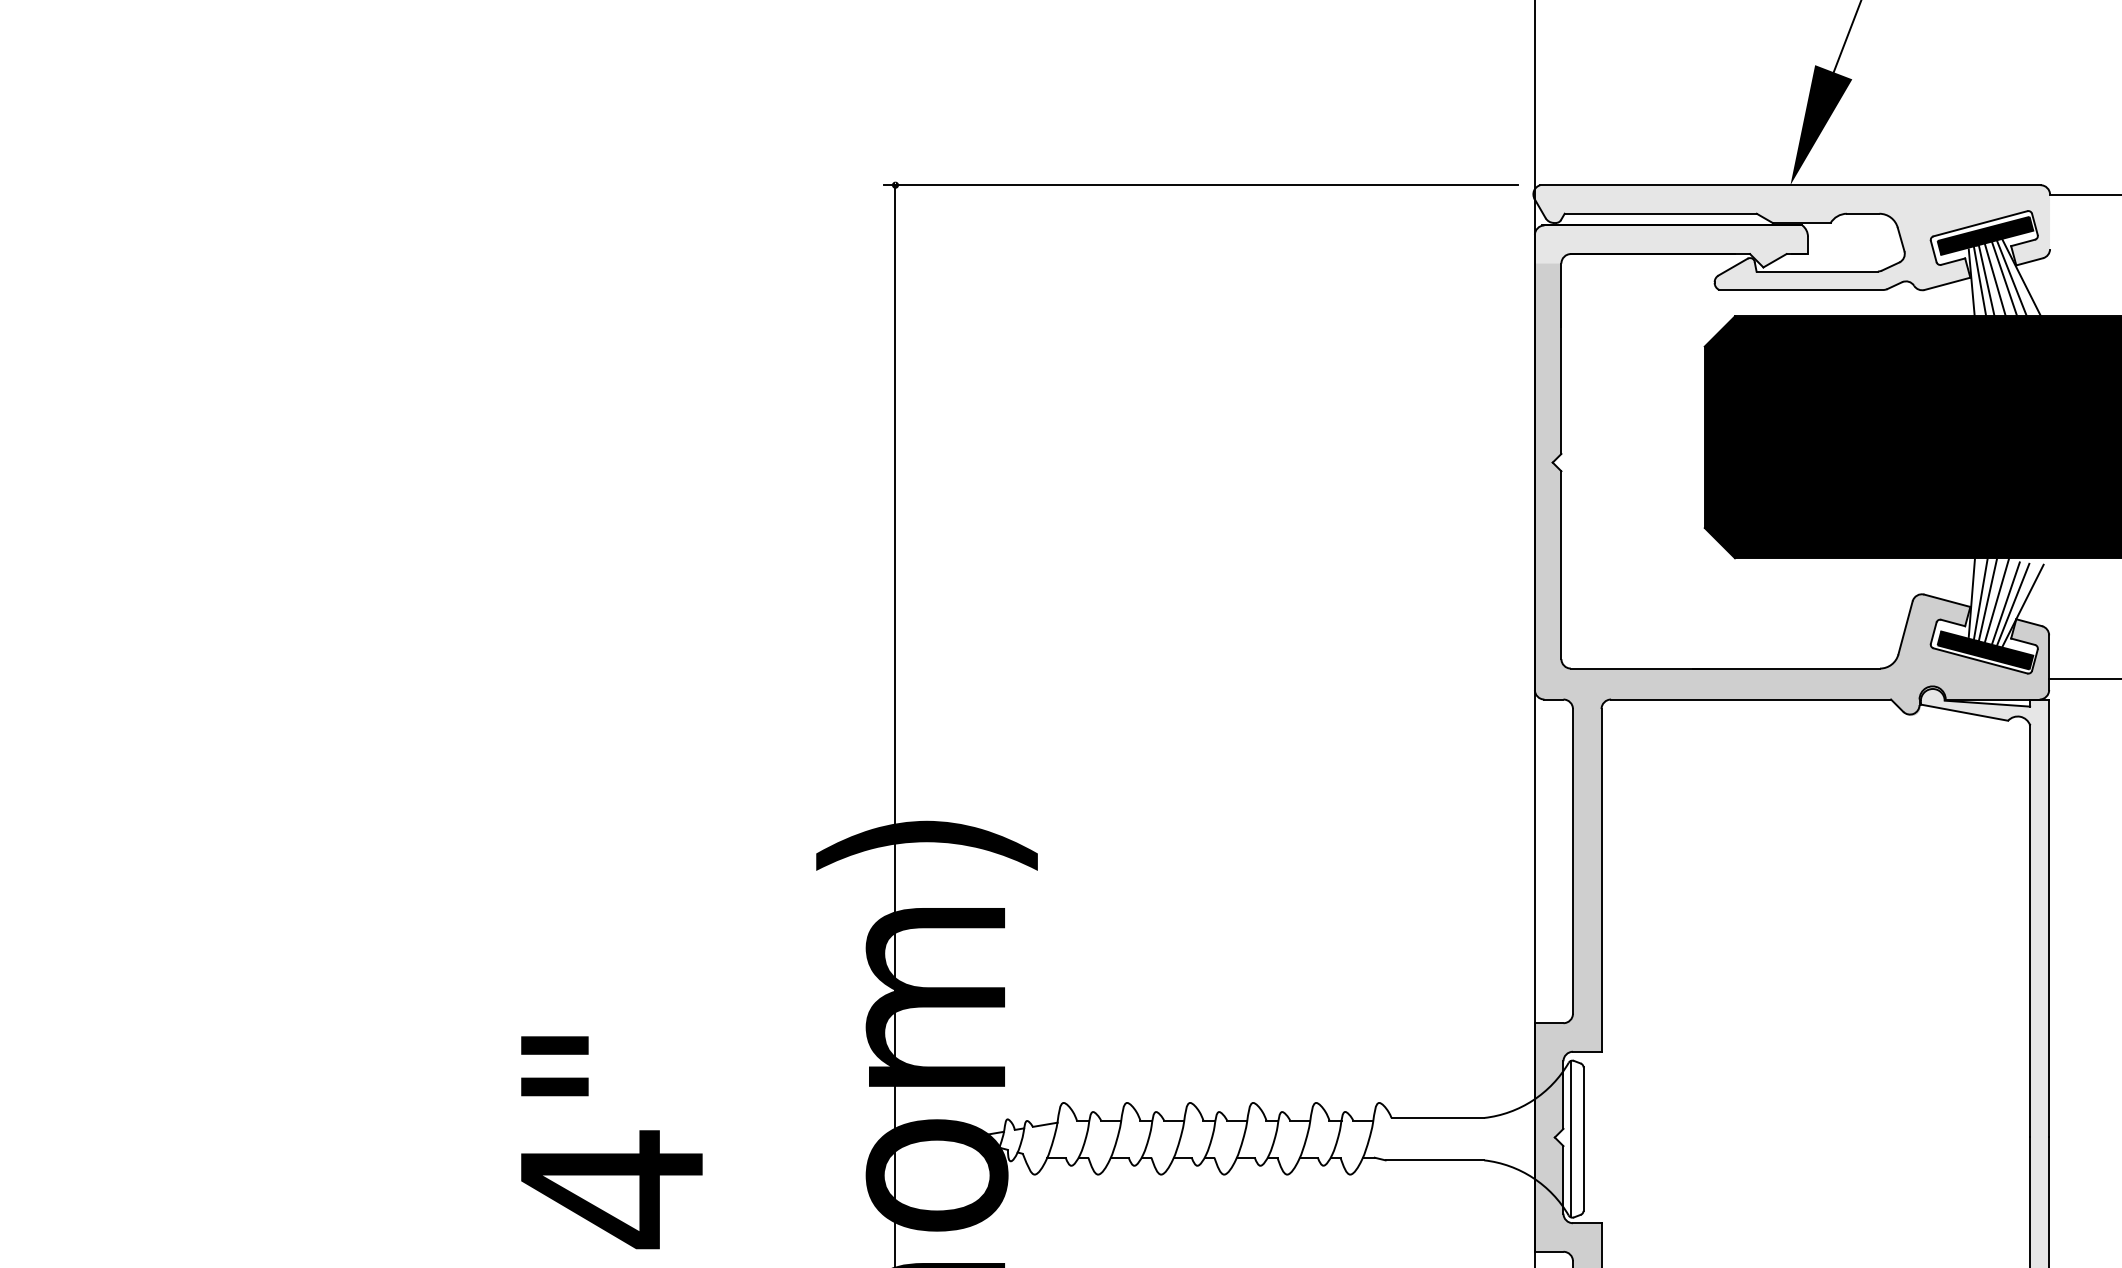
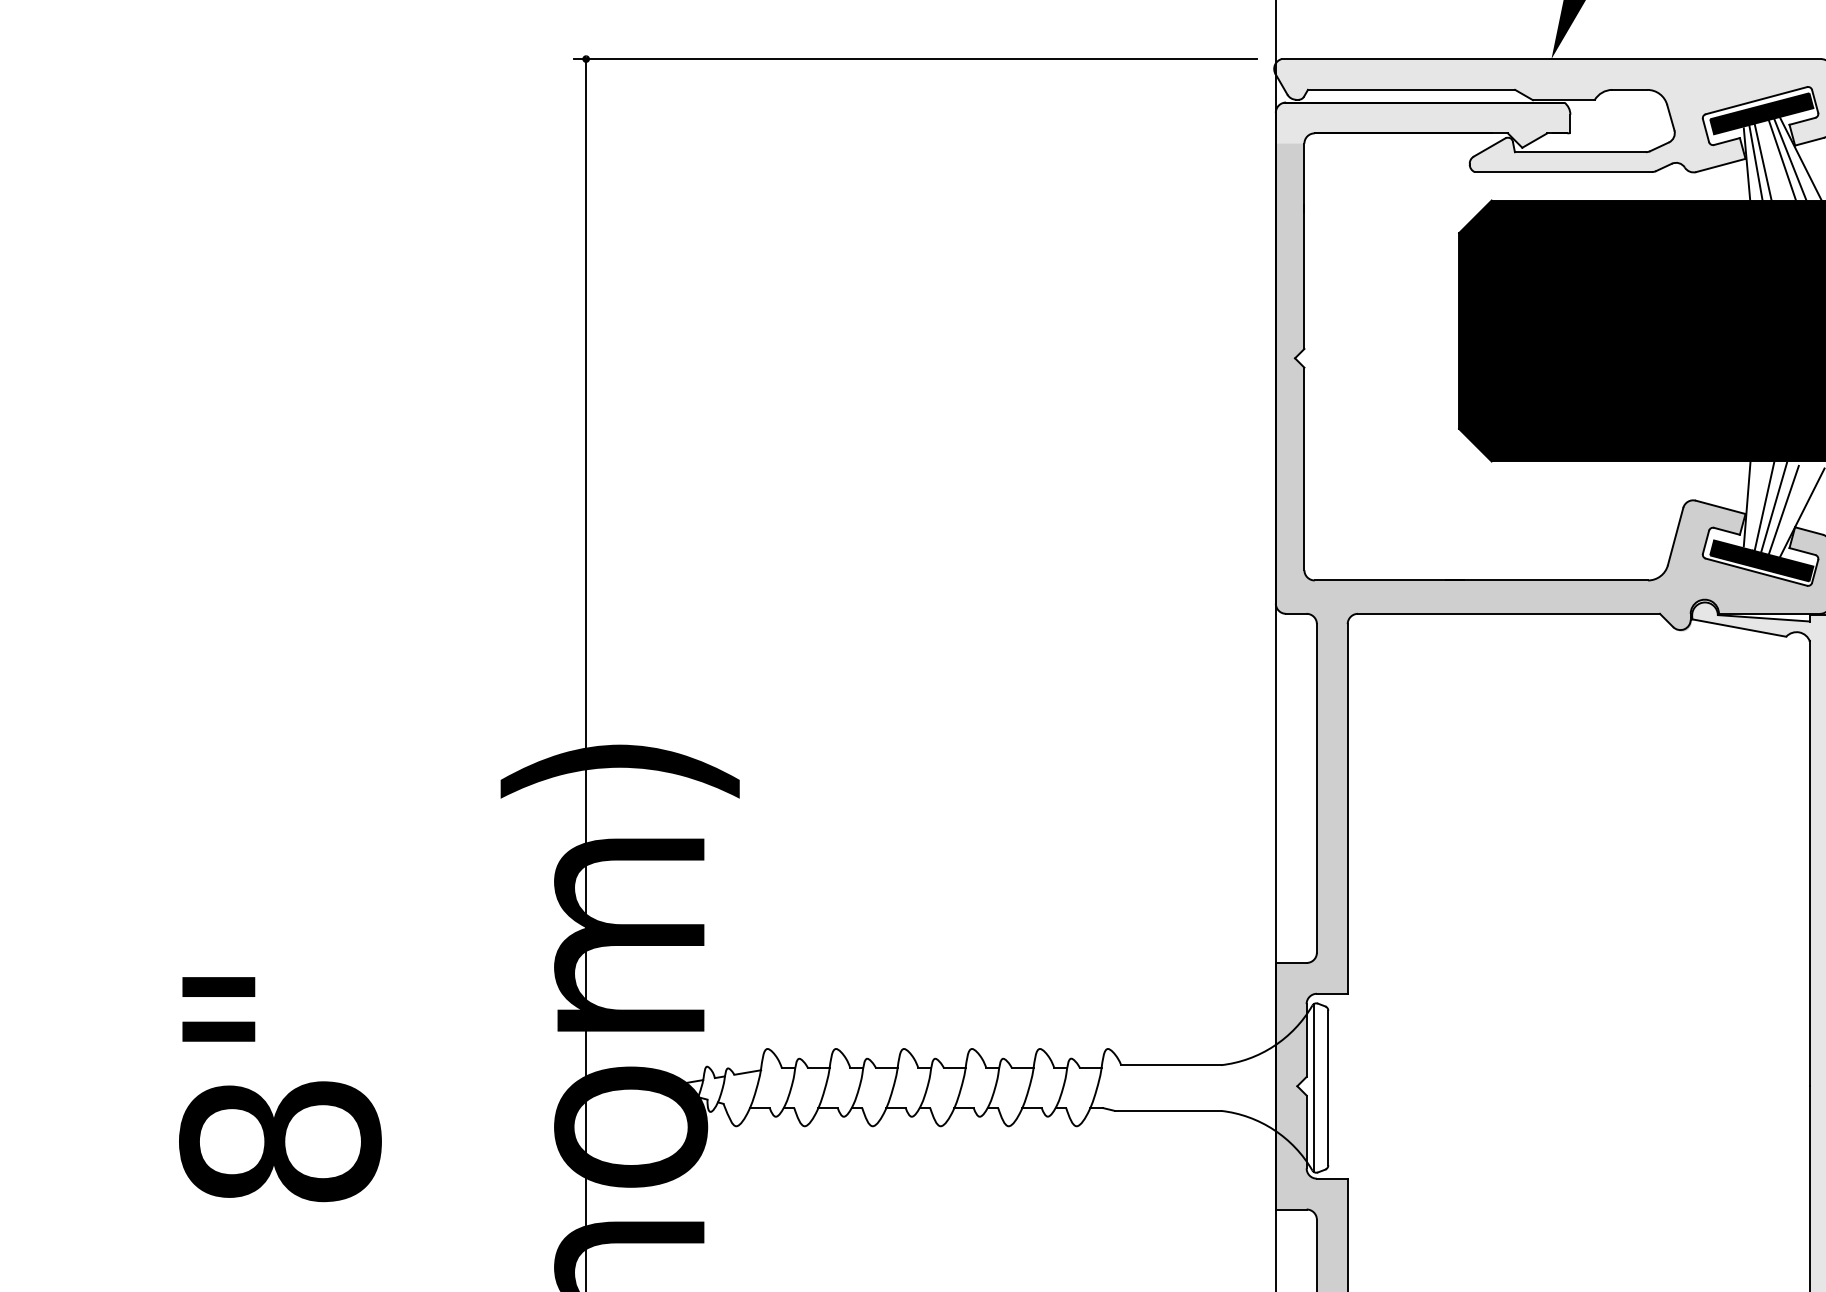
line: (1994, 280) -> (1771, 161), removed
line: (1980, 599) -> (1756, 505), removed
line: (2012, 604) -> (1790, 511), removed
text: (612, 1189) -> (280, 1142), 4" -> 8"

